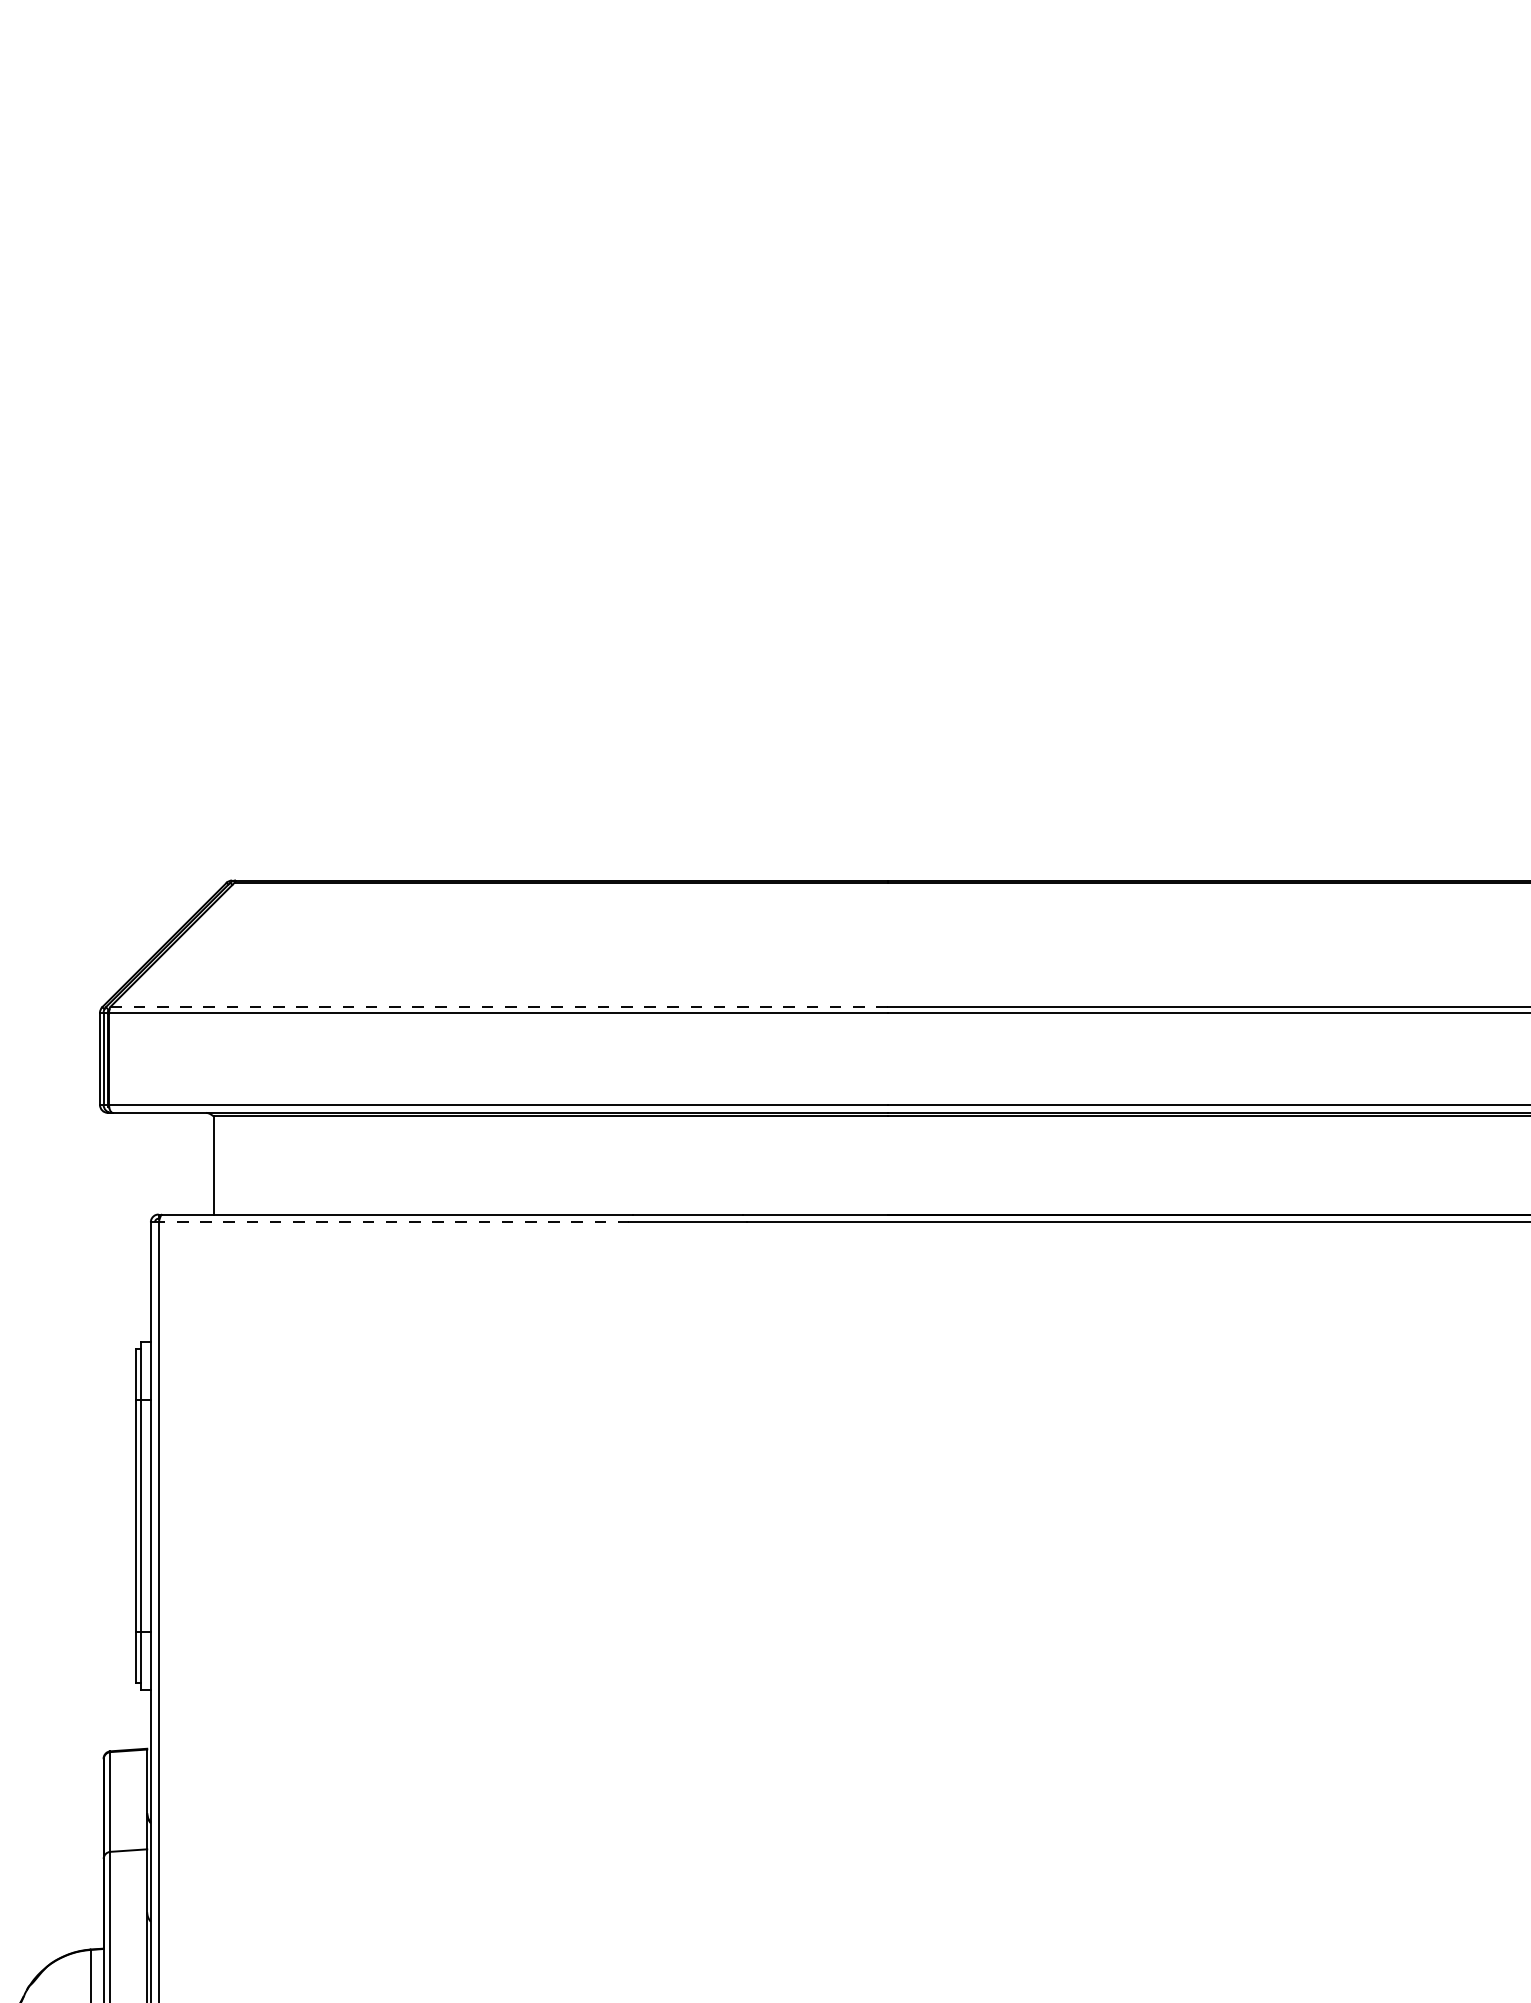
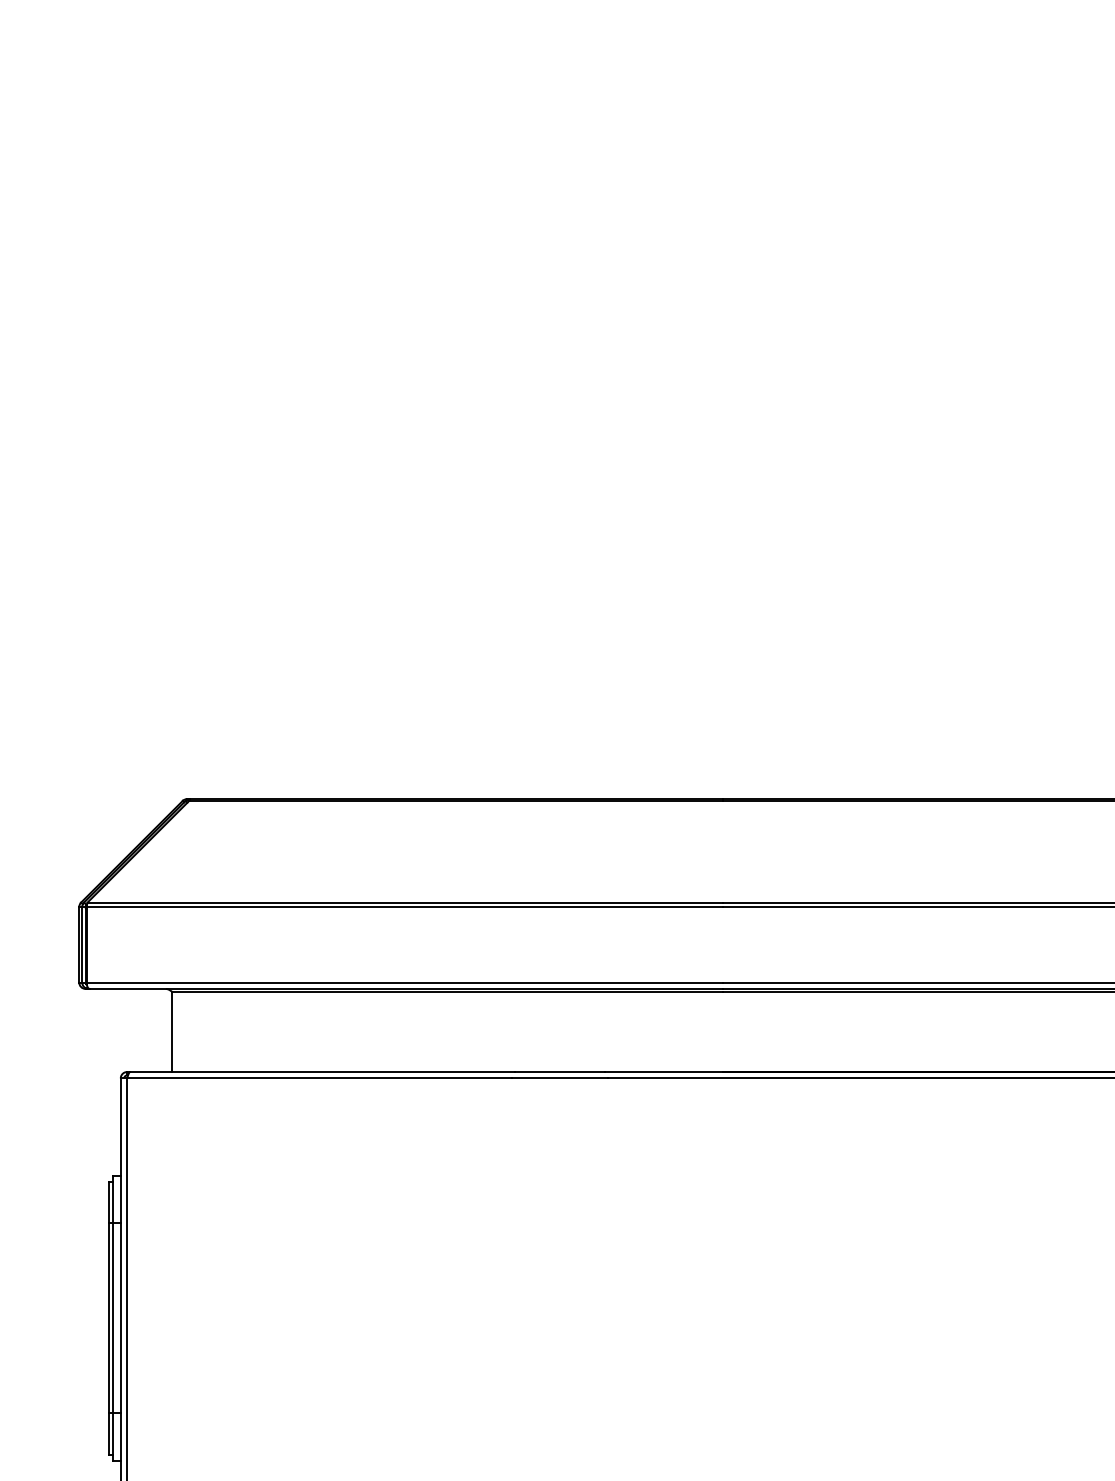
line: (498, 1007) -> (404, 902), dashed -> solid
line: (393, 1222) -> (319, 1078), dashed -> solid

